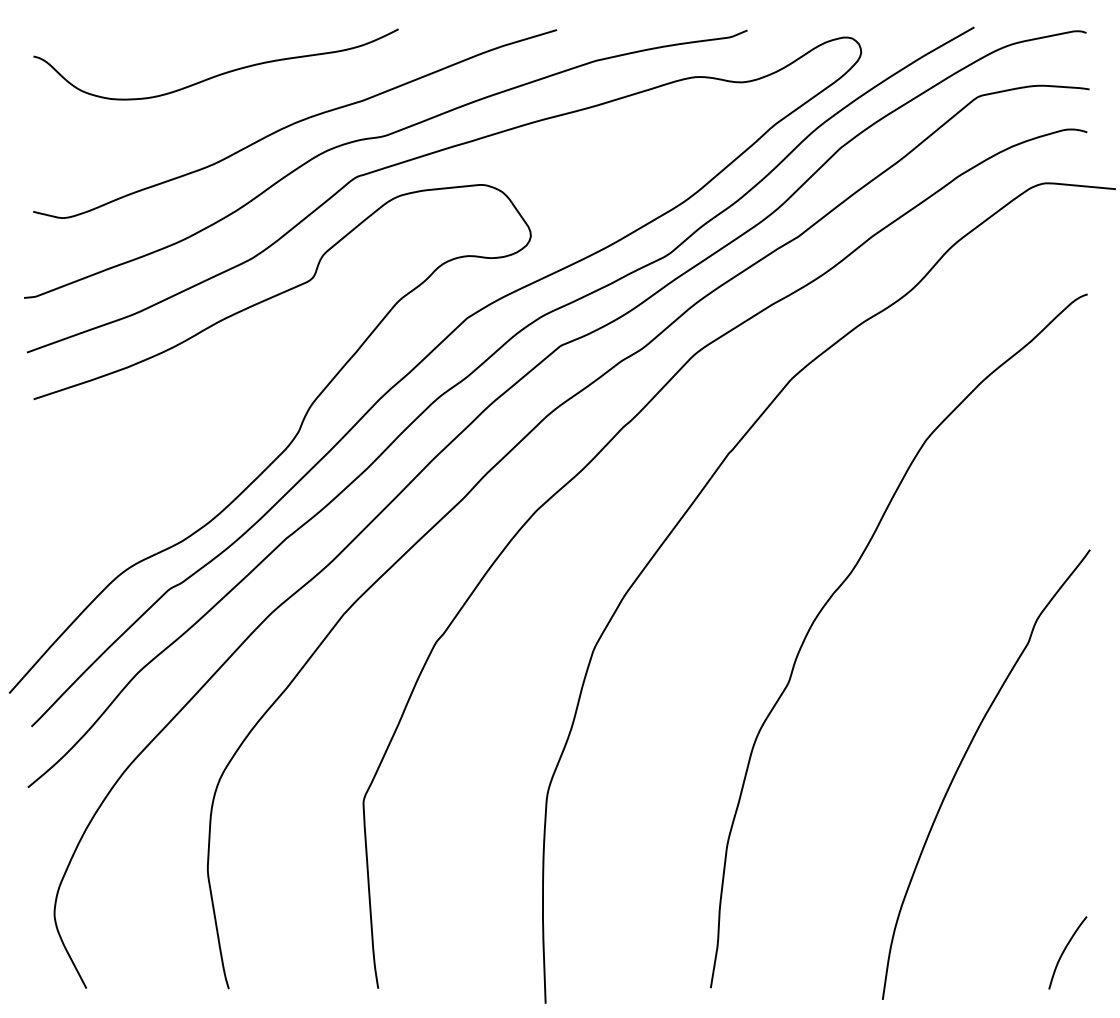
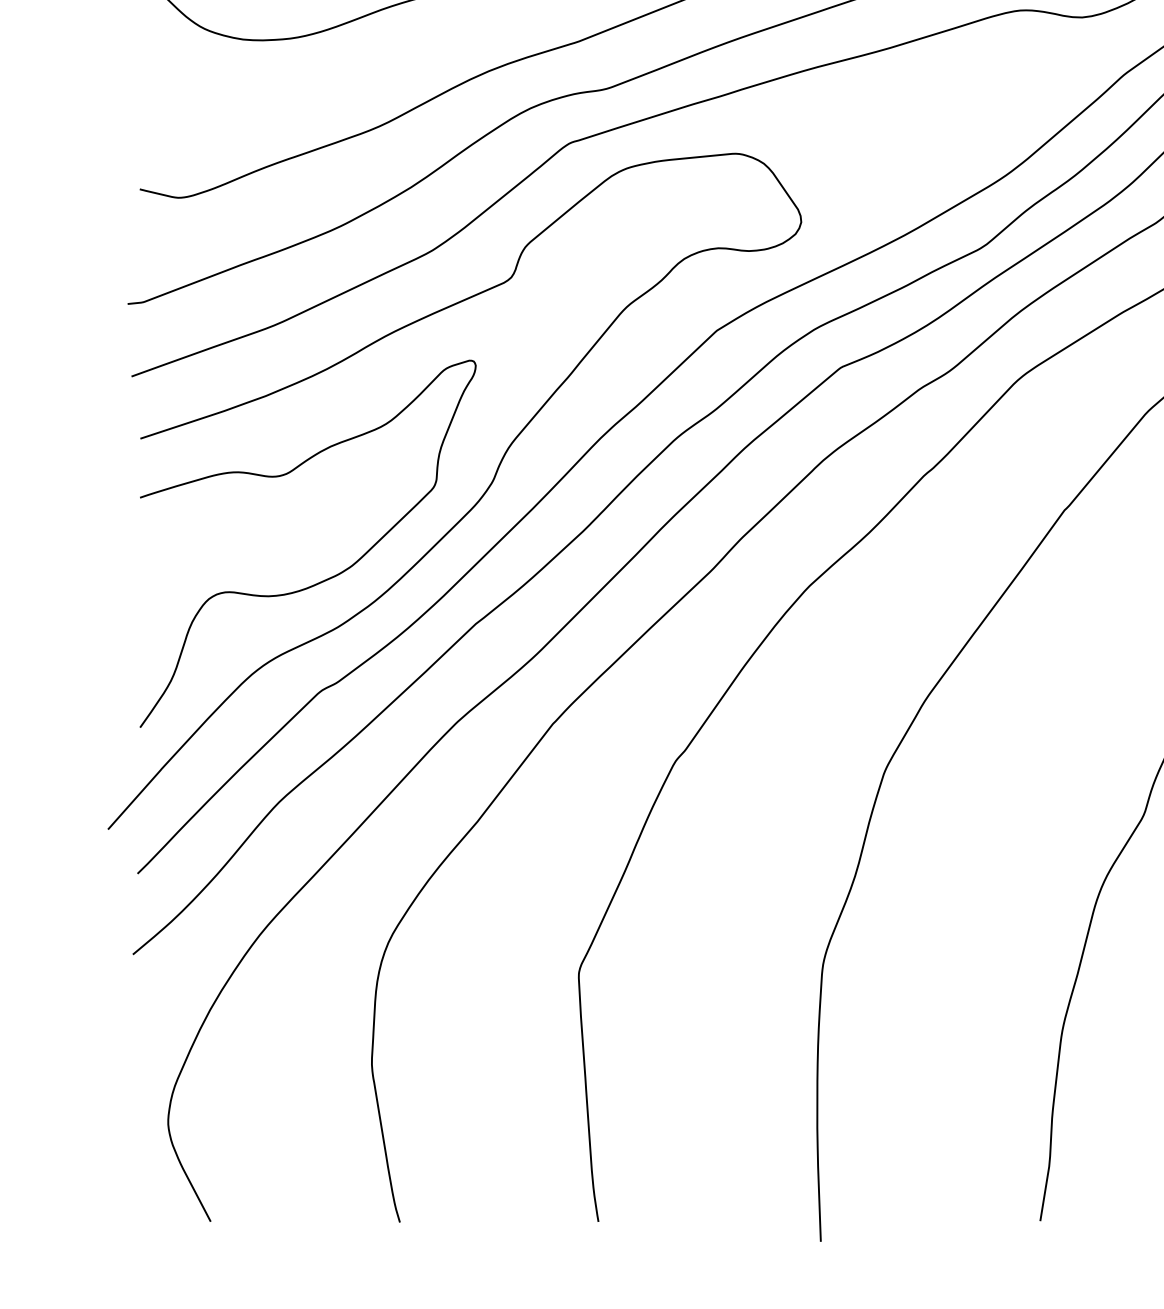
curve: (173, 504) -> (326, 578), added

